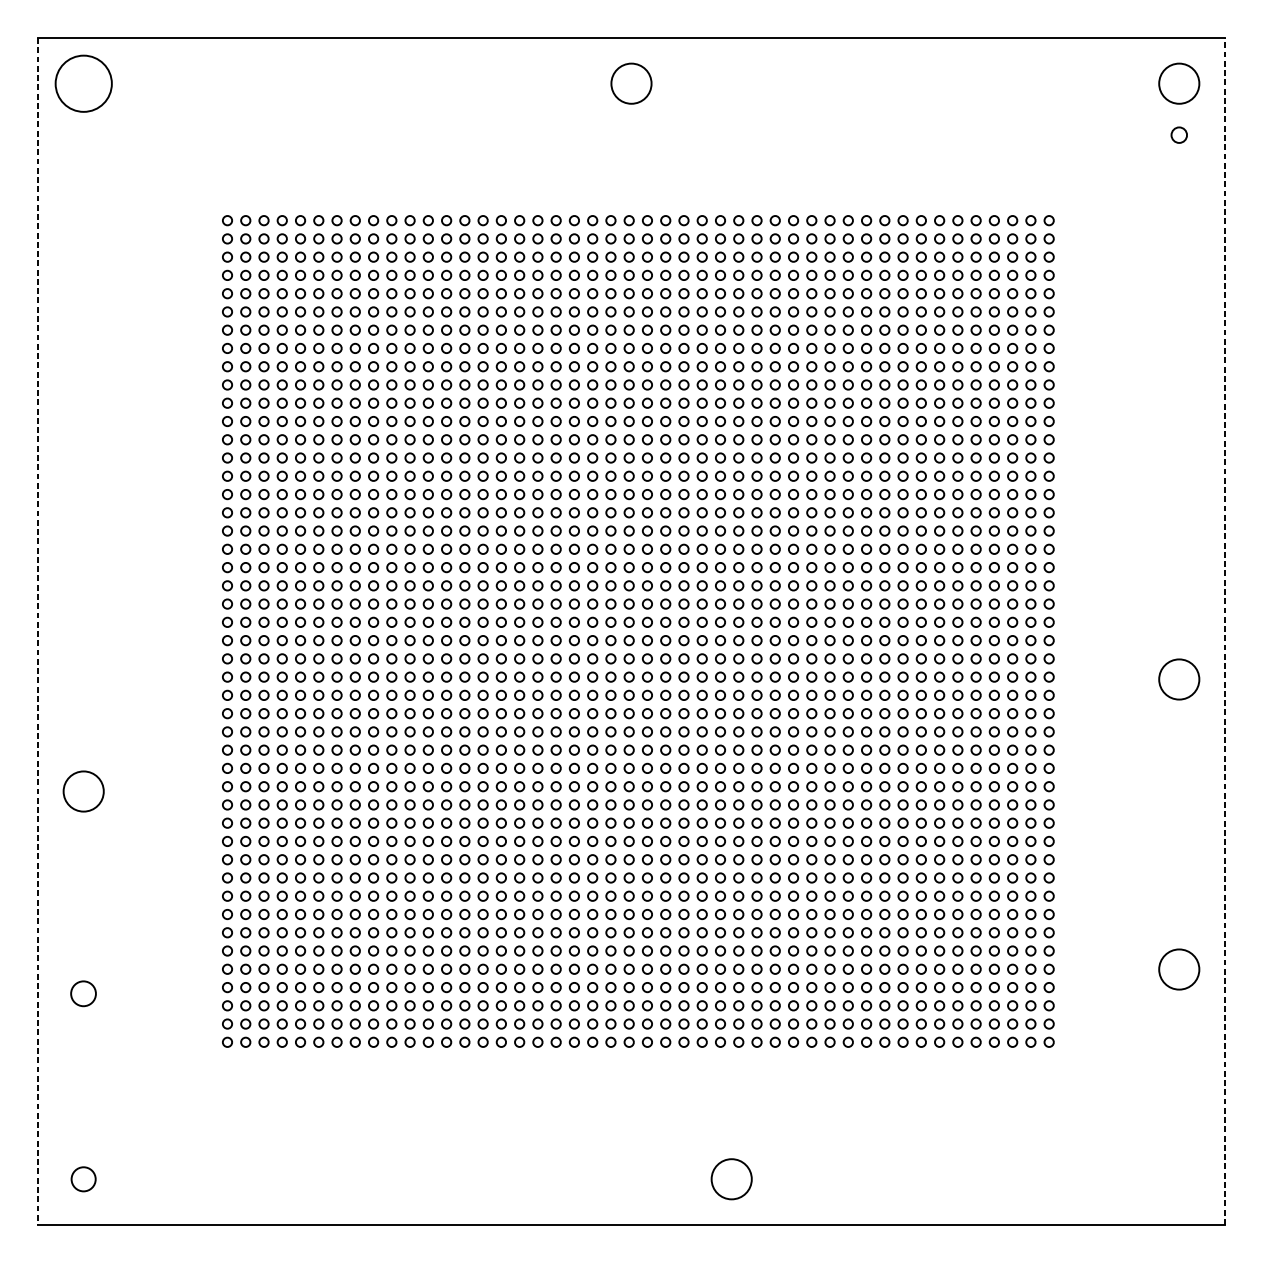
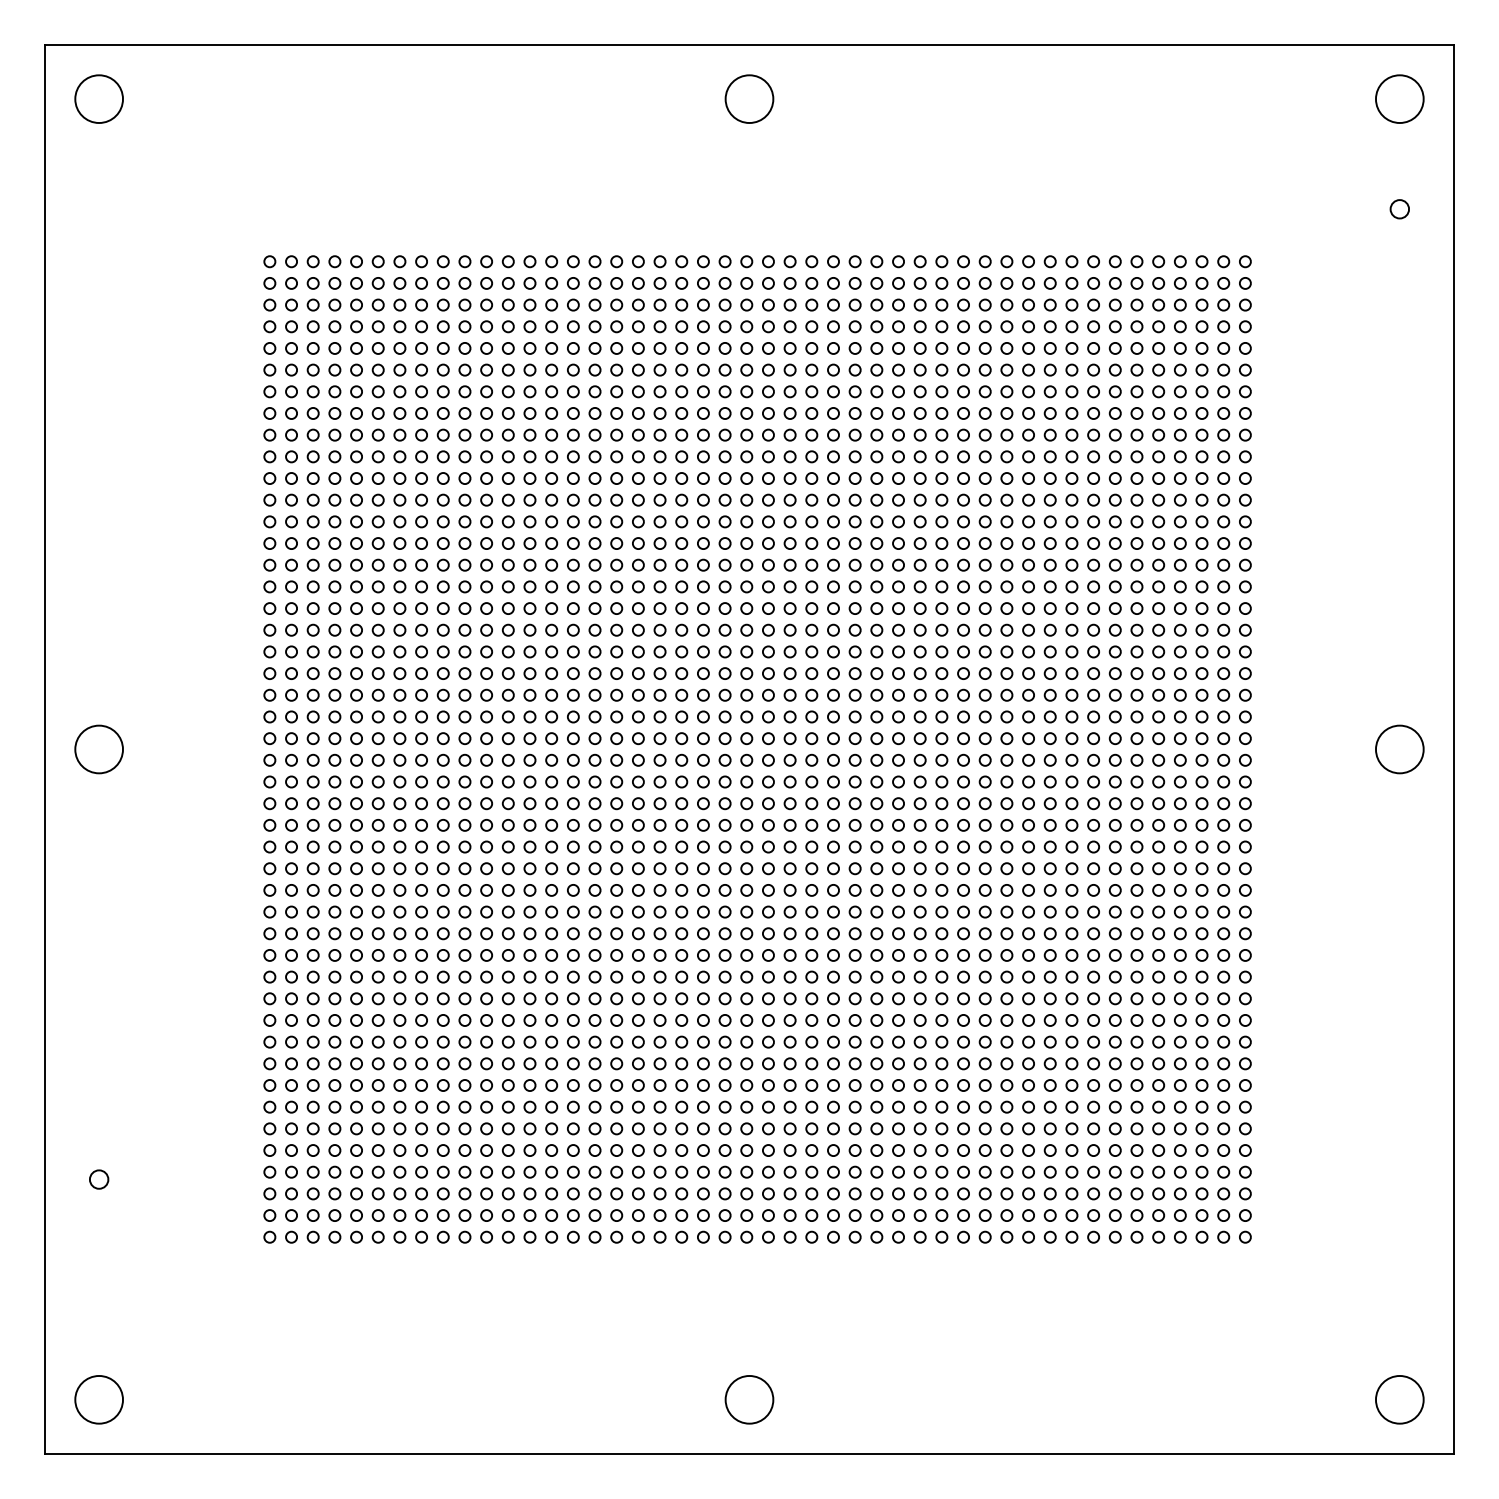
circle: (83, 83) -> (98, 98), size x0.71
circle: (1178, 135) -> (1399, 209), moved
line: (37, 631) -> (44, 749), dashed -> solid
line: (1225, 631) -> (1454, 749), dashed -> solid
circle: (1178, 679) -> (1399, 749), moved
circle: (83, 791) -> (98, 749), moved
circle: (1178, 969) -> (1399, 1399), moved
circle: (84, 993) -> (99, 1179), size x0.62
circle: (83, 1178) -> (98, 1399), size x1.67
circle: (731, 1178) -> (749, 1399), moved

